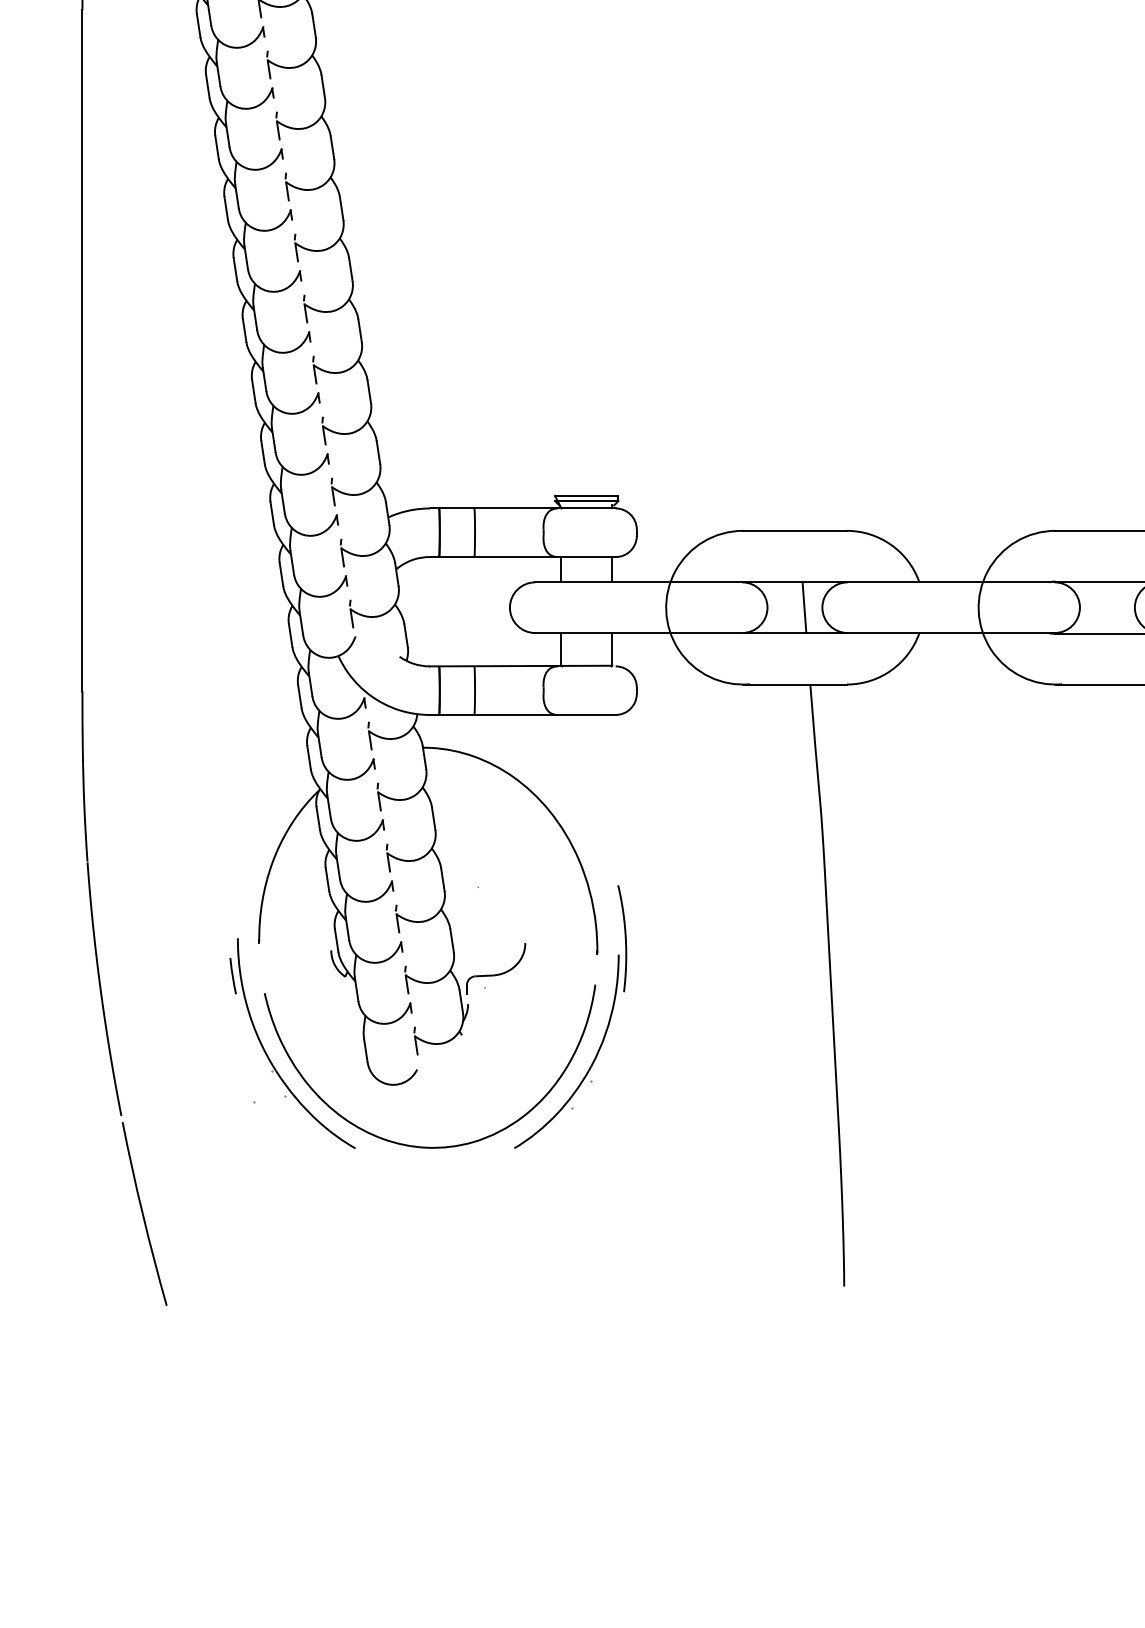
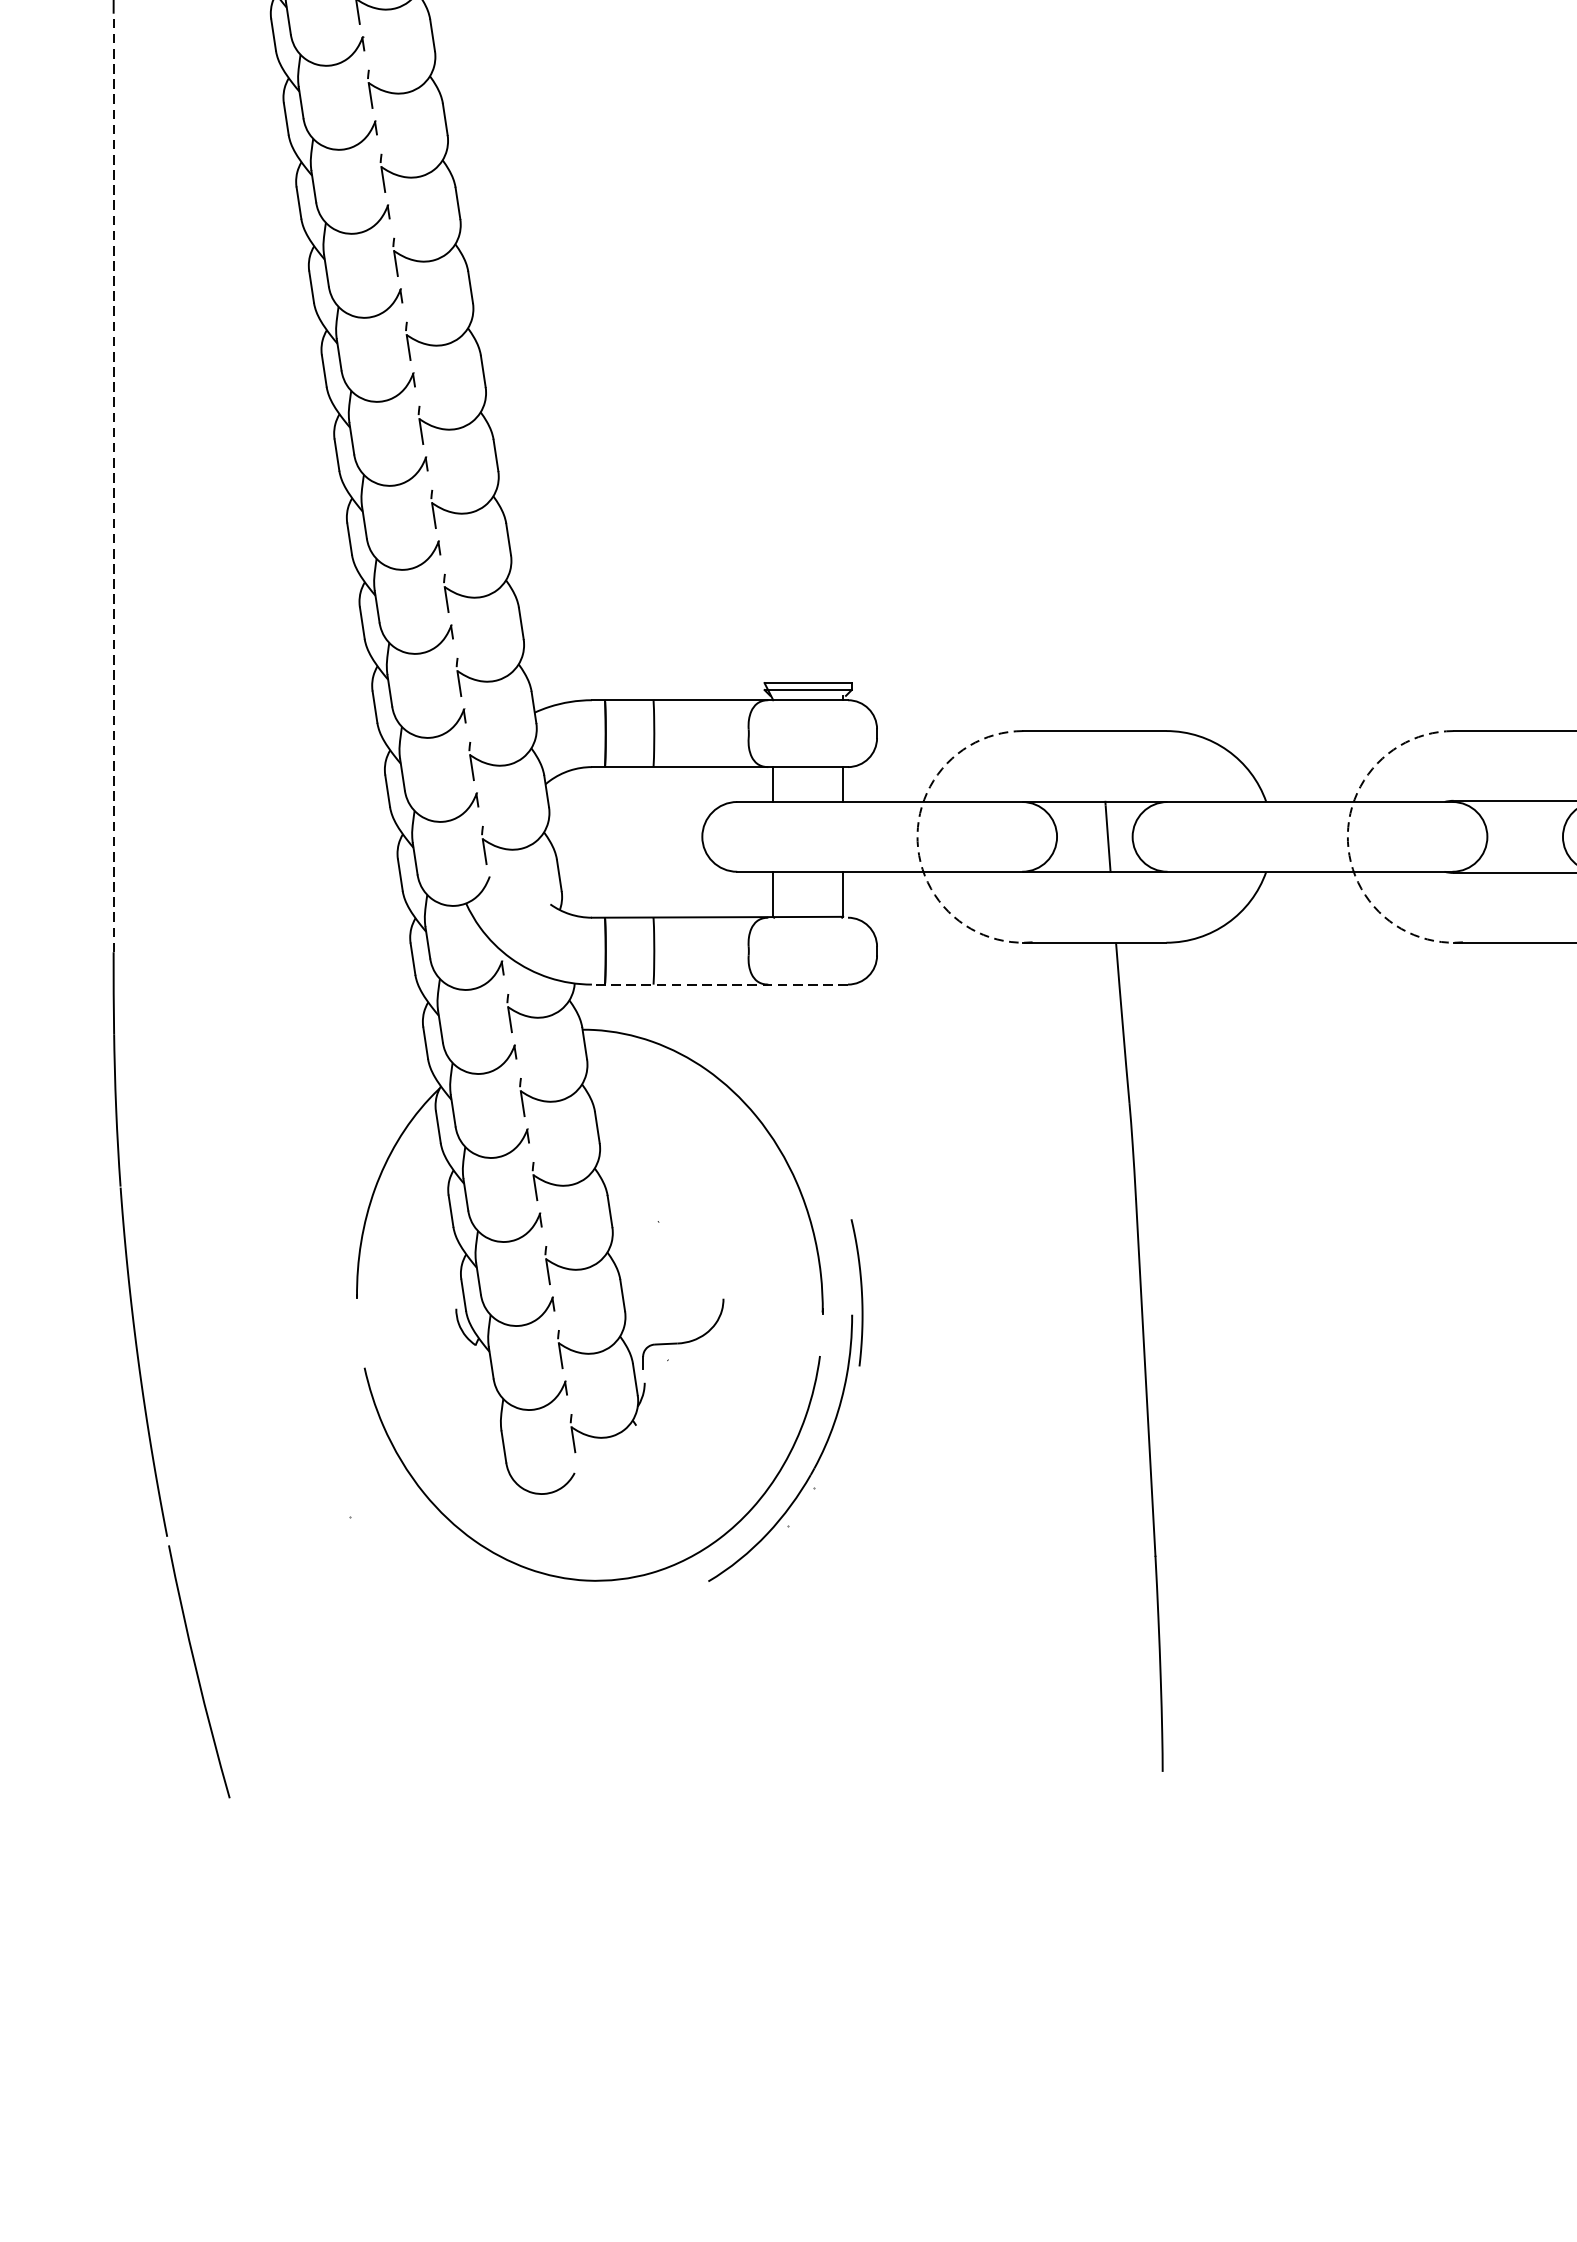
line: (82, 350) -> (113, 482), solid -> dashed
arc: (666, 611) -> (917, 842), solid -> dashed
arc: (978, 611) -> (1347, 842), solid -> dashed
line: (522, 714) -> (719, 983), solid -> dashed
part: (268, 1055) -> (369, 1453), removed

